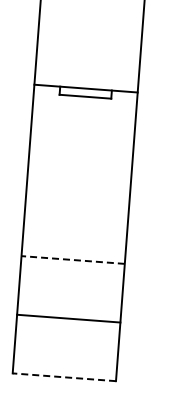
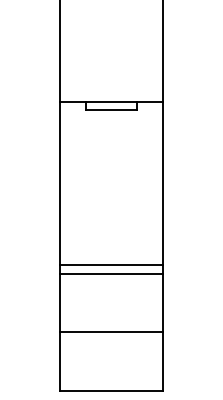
line: (73, 251) -> (111, 265), added
line: (73, 259) -> (111, 273), dashed -> solid
line: (64, 377) -> (111, 391), dashed -> solid

